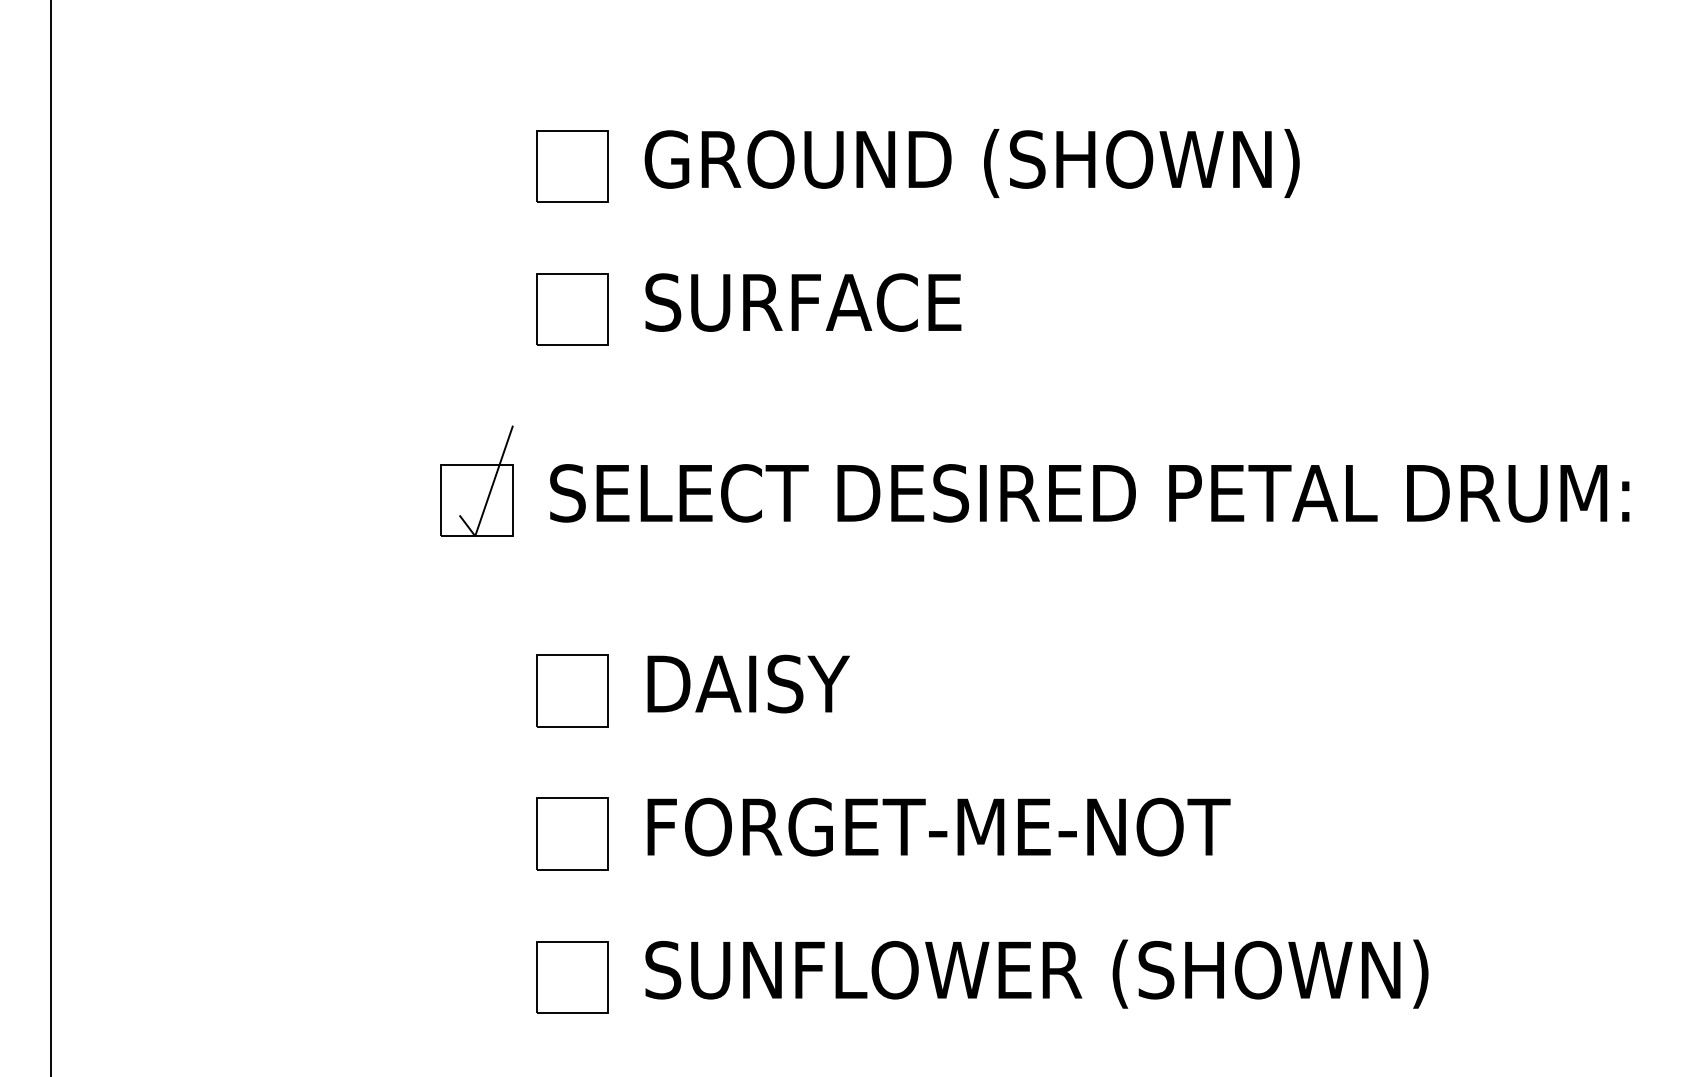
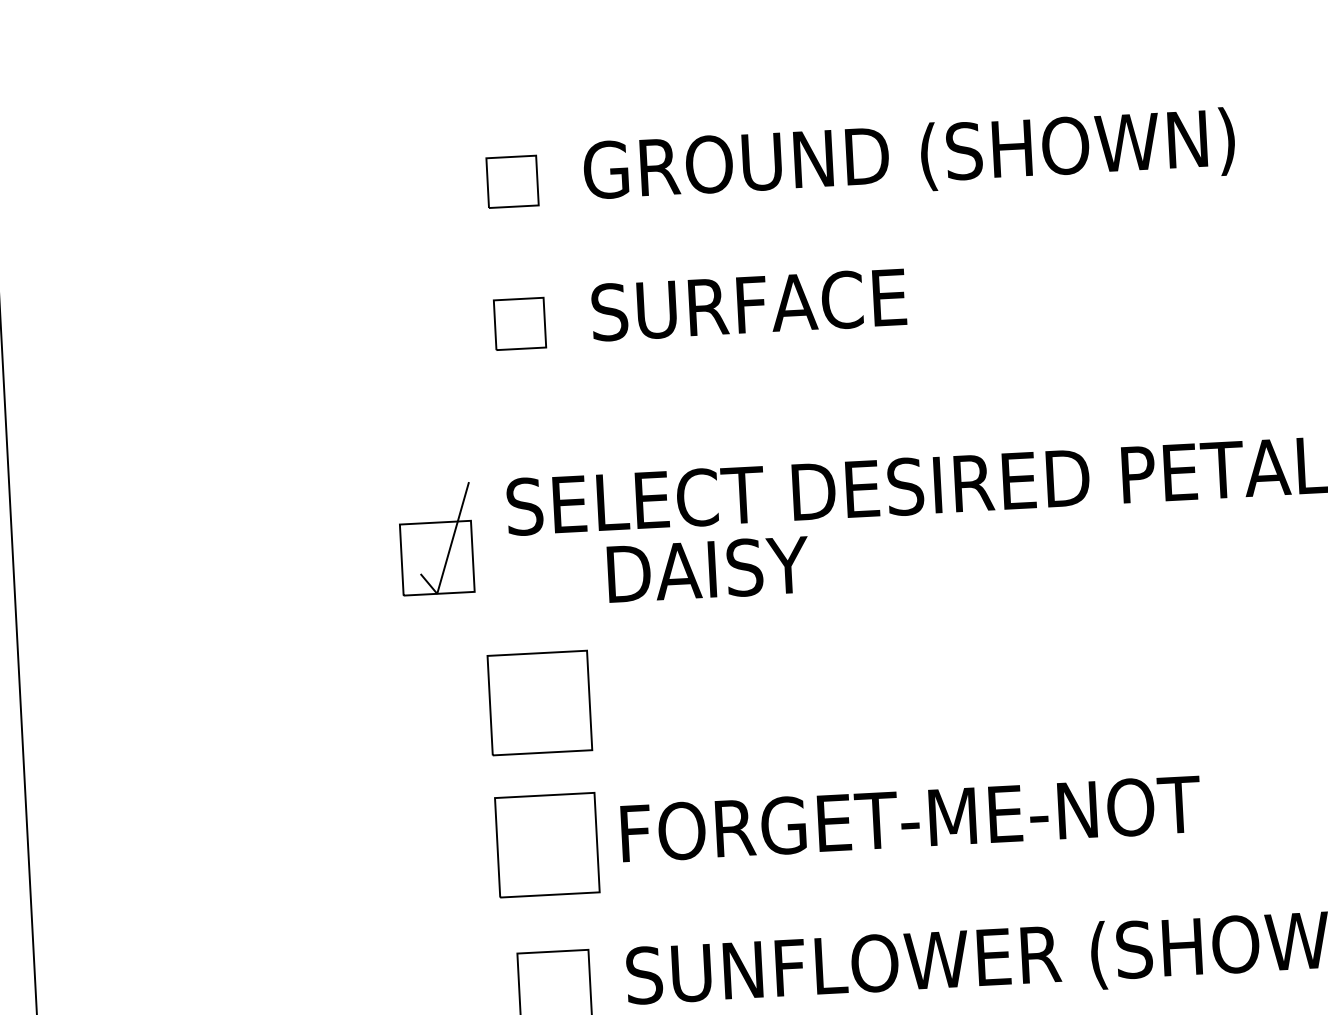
part: (572, 166) -> (512, 181), size x0.7
part: (572, 309) -> (519, 323), size x0.7
part: (476, 480) -> (435, 538), moved
text: (748, 683) -> (708, 568), moved
part: (572, 690) -> (539, 702), size x1.4
part: (572, 833) -> (547, 844), size x1.4

